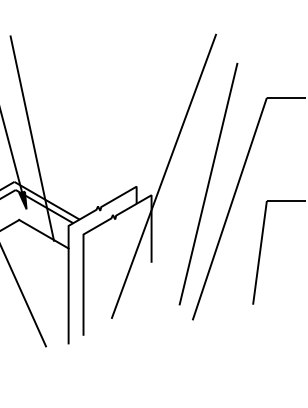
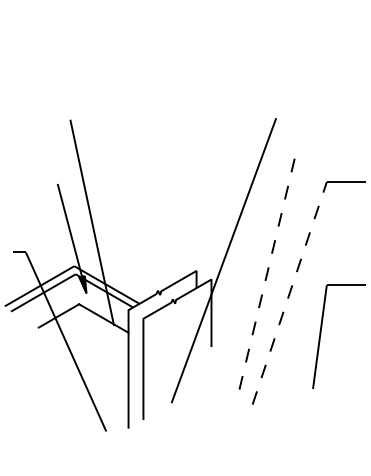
line: (208, 184) -> (268, 268), solid -> dashed
line: (229, 208) -> (289, 292), solid -> dashed

